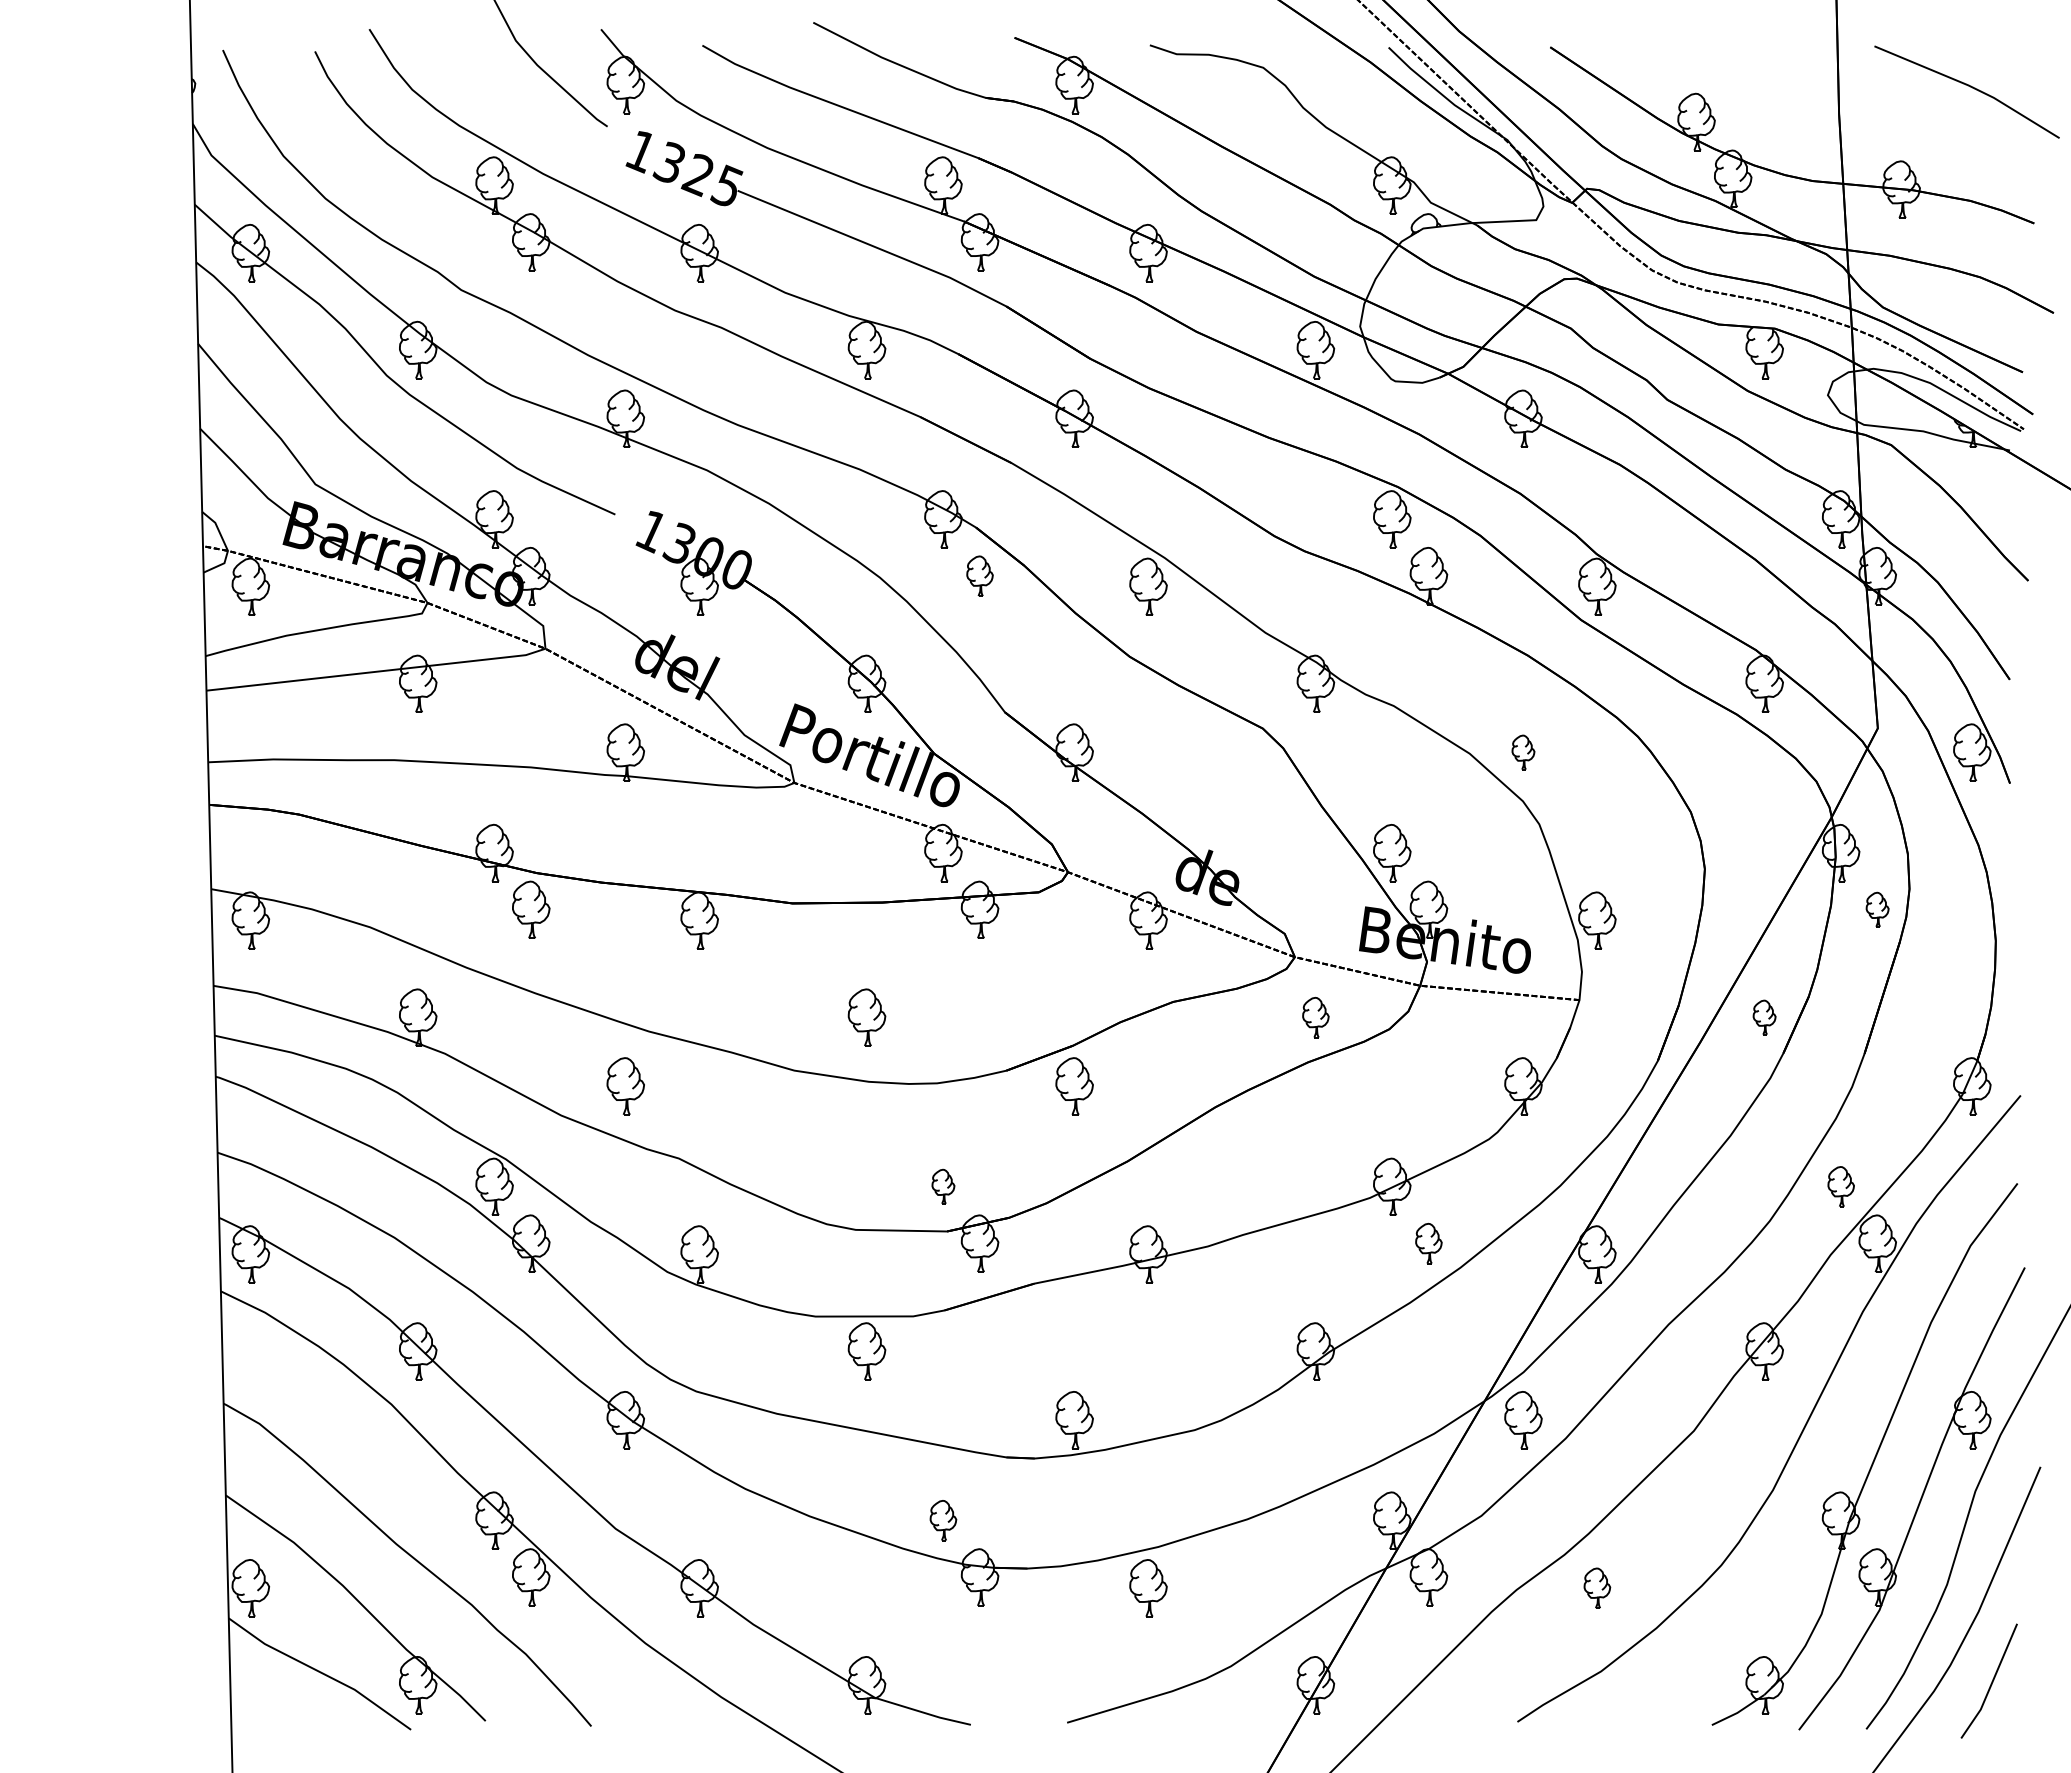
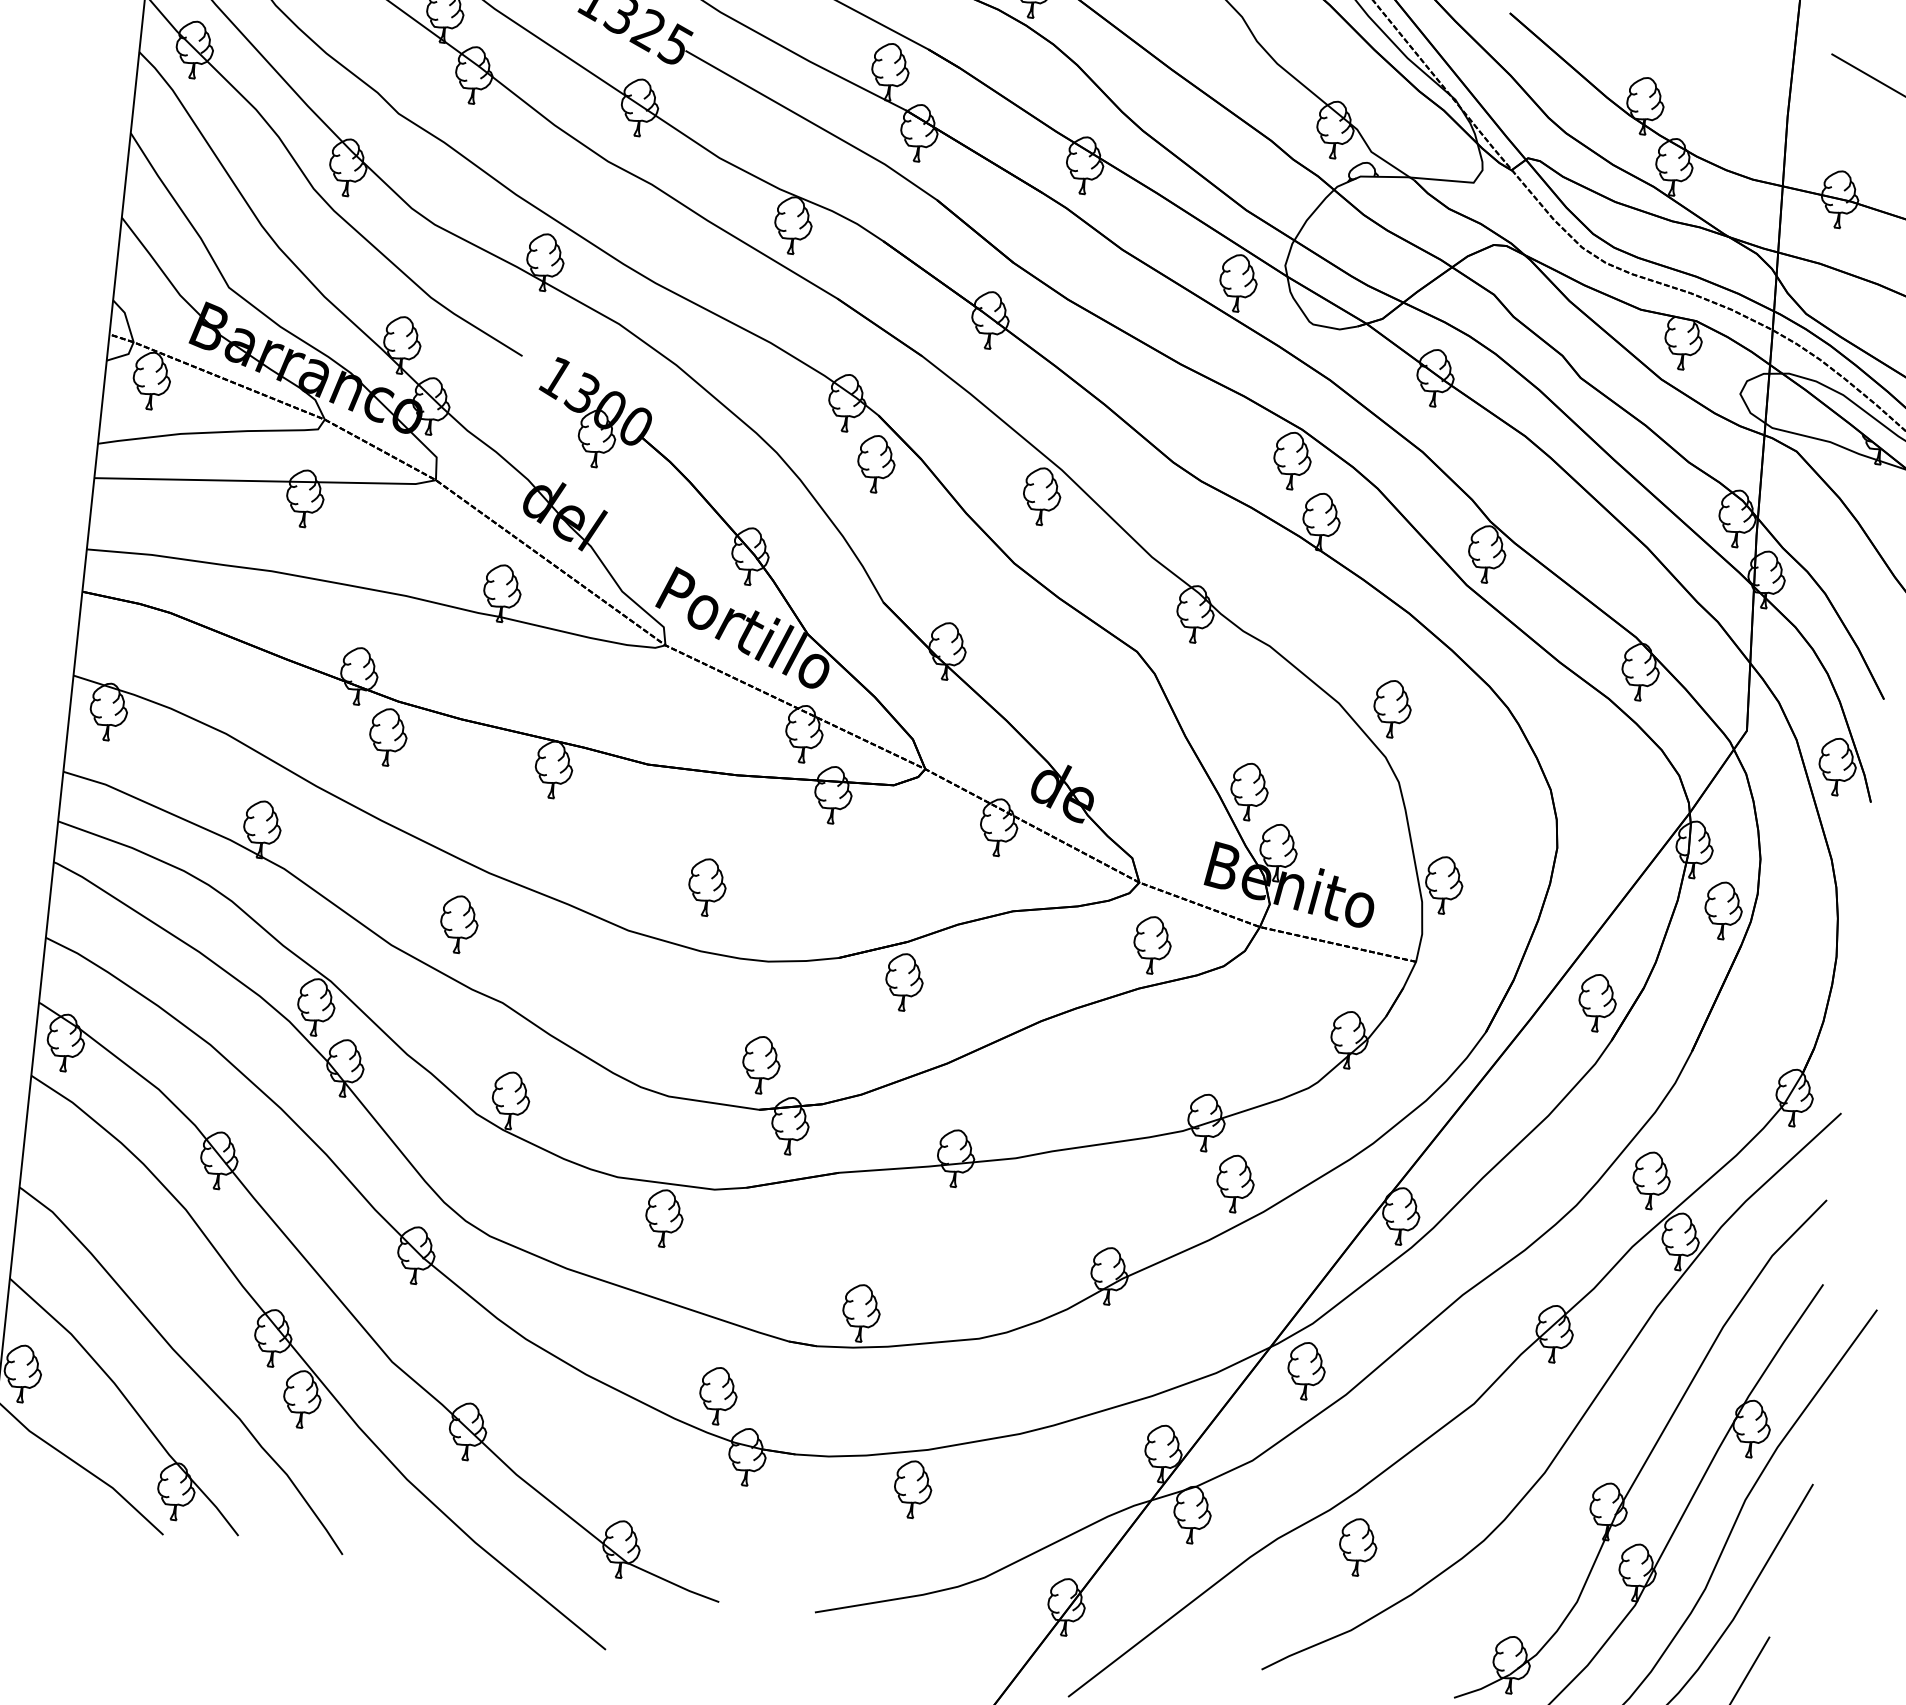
part: (979, 576) -> (875, 464), size x1.43
part: (1523, 752) -> (1392, 709), size x1.67
part: (1877, 909) -> (1723, 910), size x1.67
part: (1315, 1017) -> (1152, 945), size x1.43
part: (1764, 1017) -> (1597, 1002), size x1.67
part: (943, 1186) -> (761, 1064), size x1.67
part: (1841, 1186) -> (1651, 1180), size x1.43
part: (1428, 1243) -> (1235, 1183), size x1.43
part: (943, 1520) -> (718, 1395), size x1.43
part: (1597, 1588) -> (1358, 1547), size x1.43

